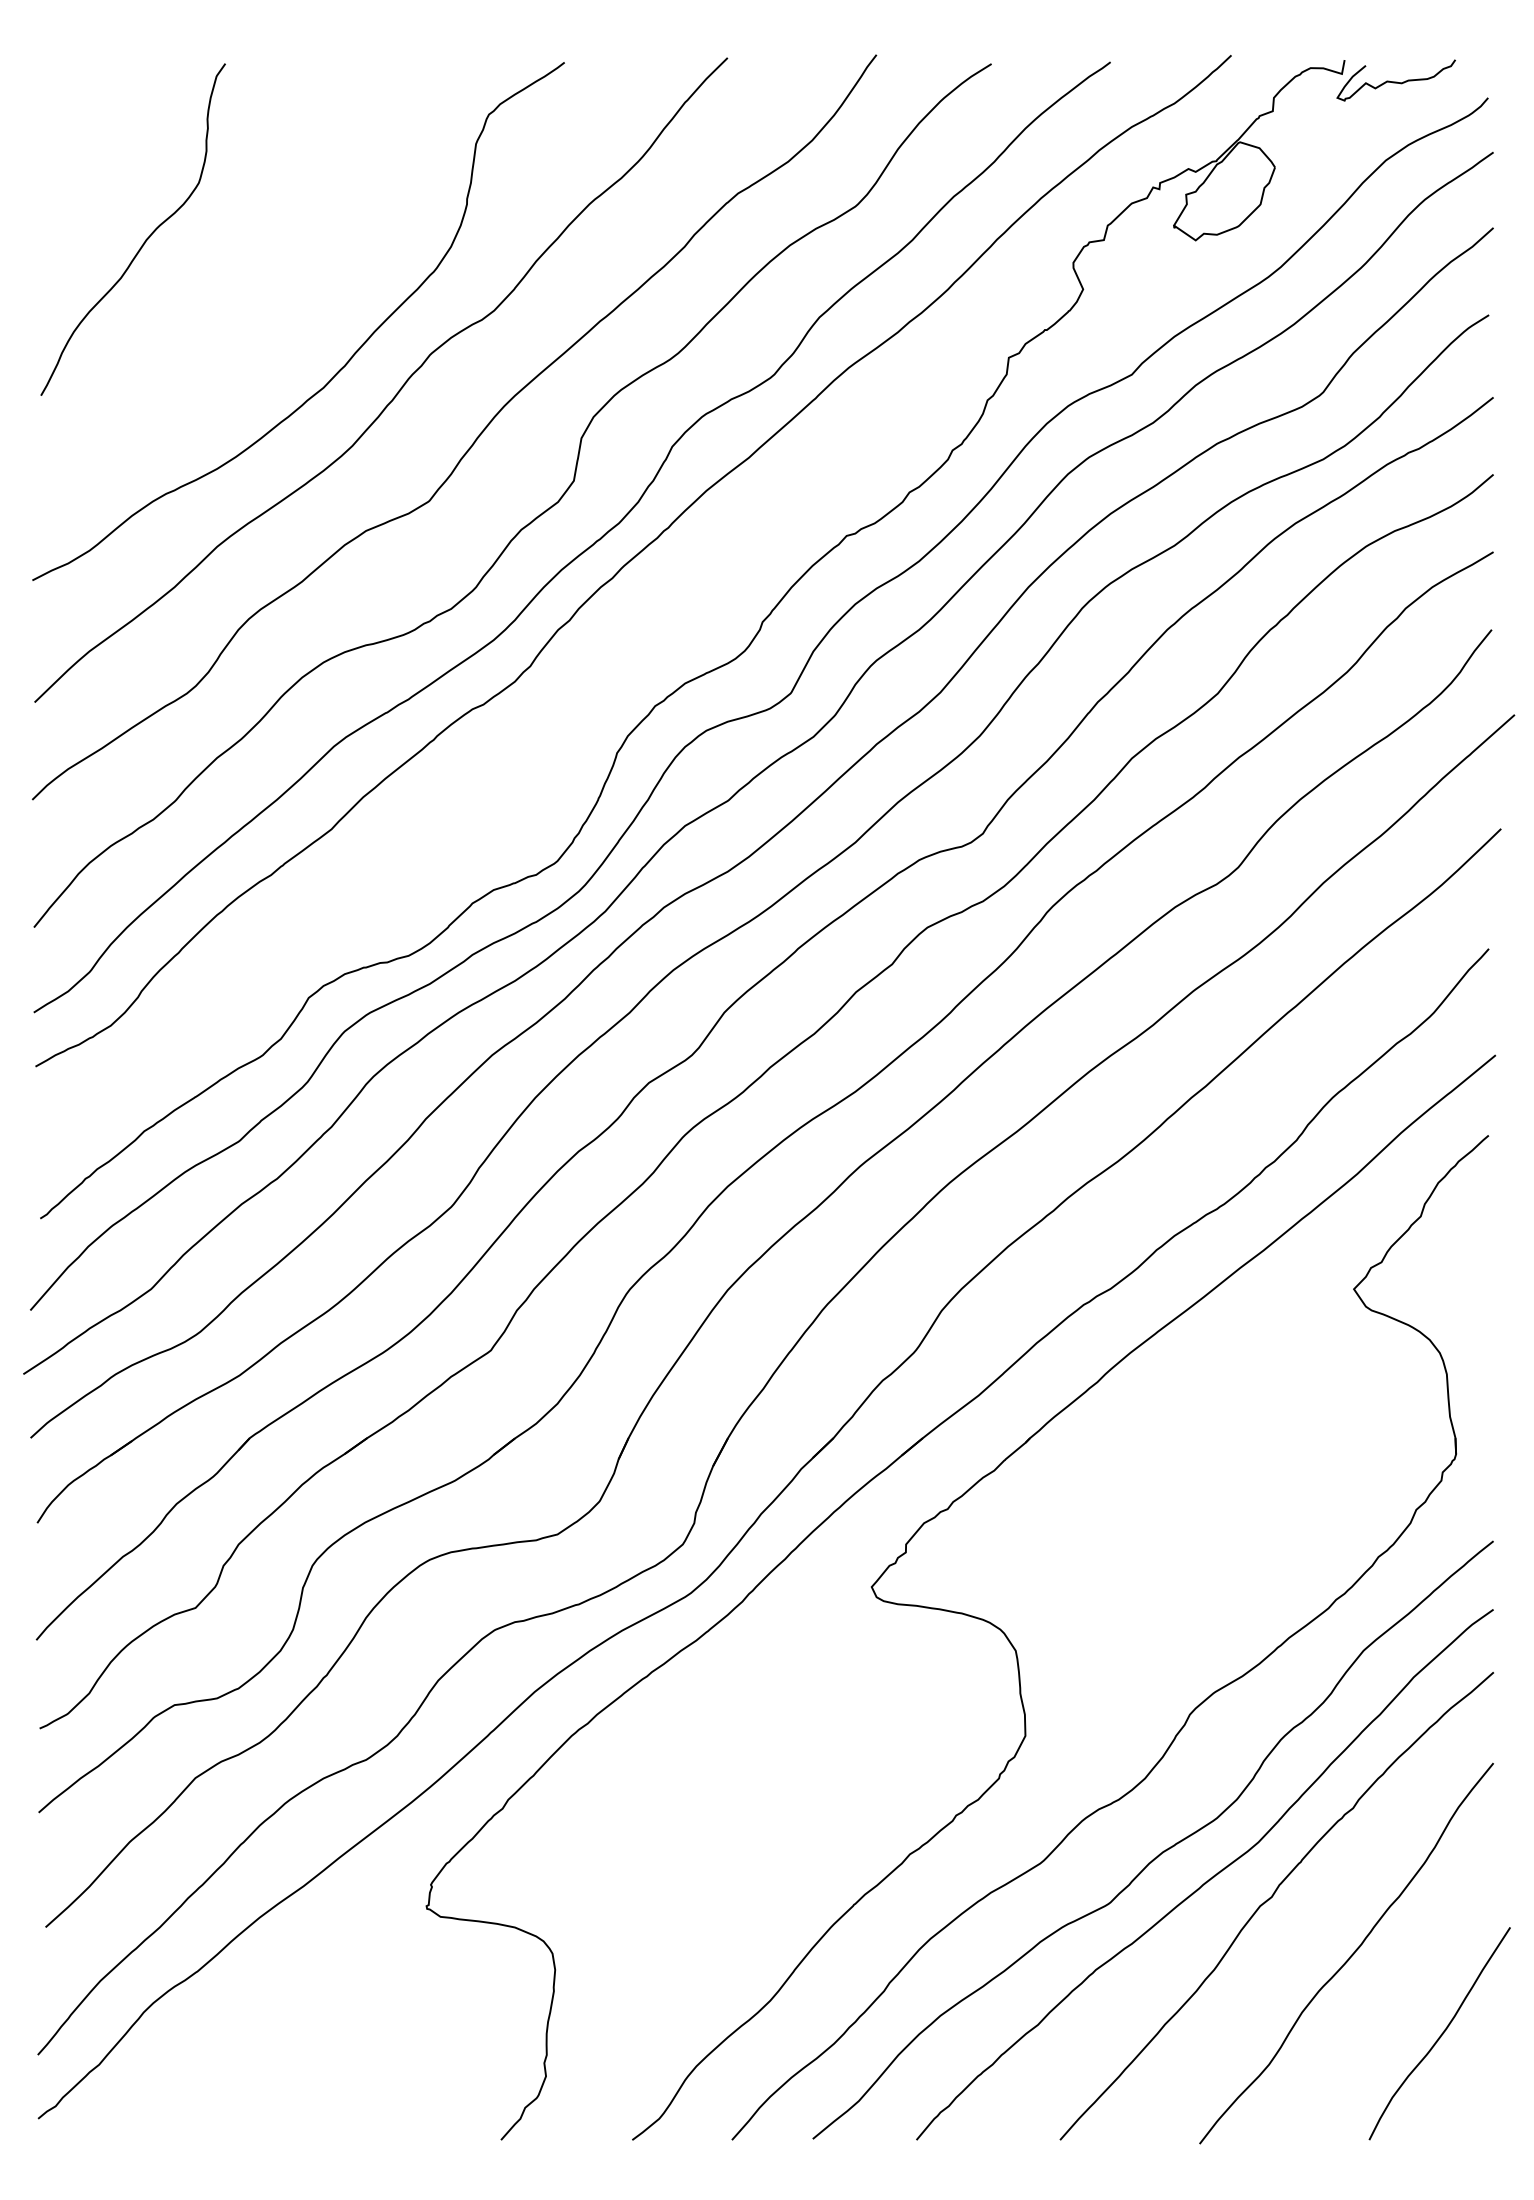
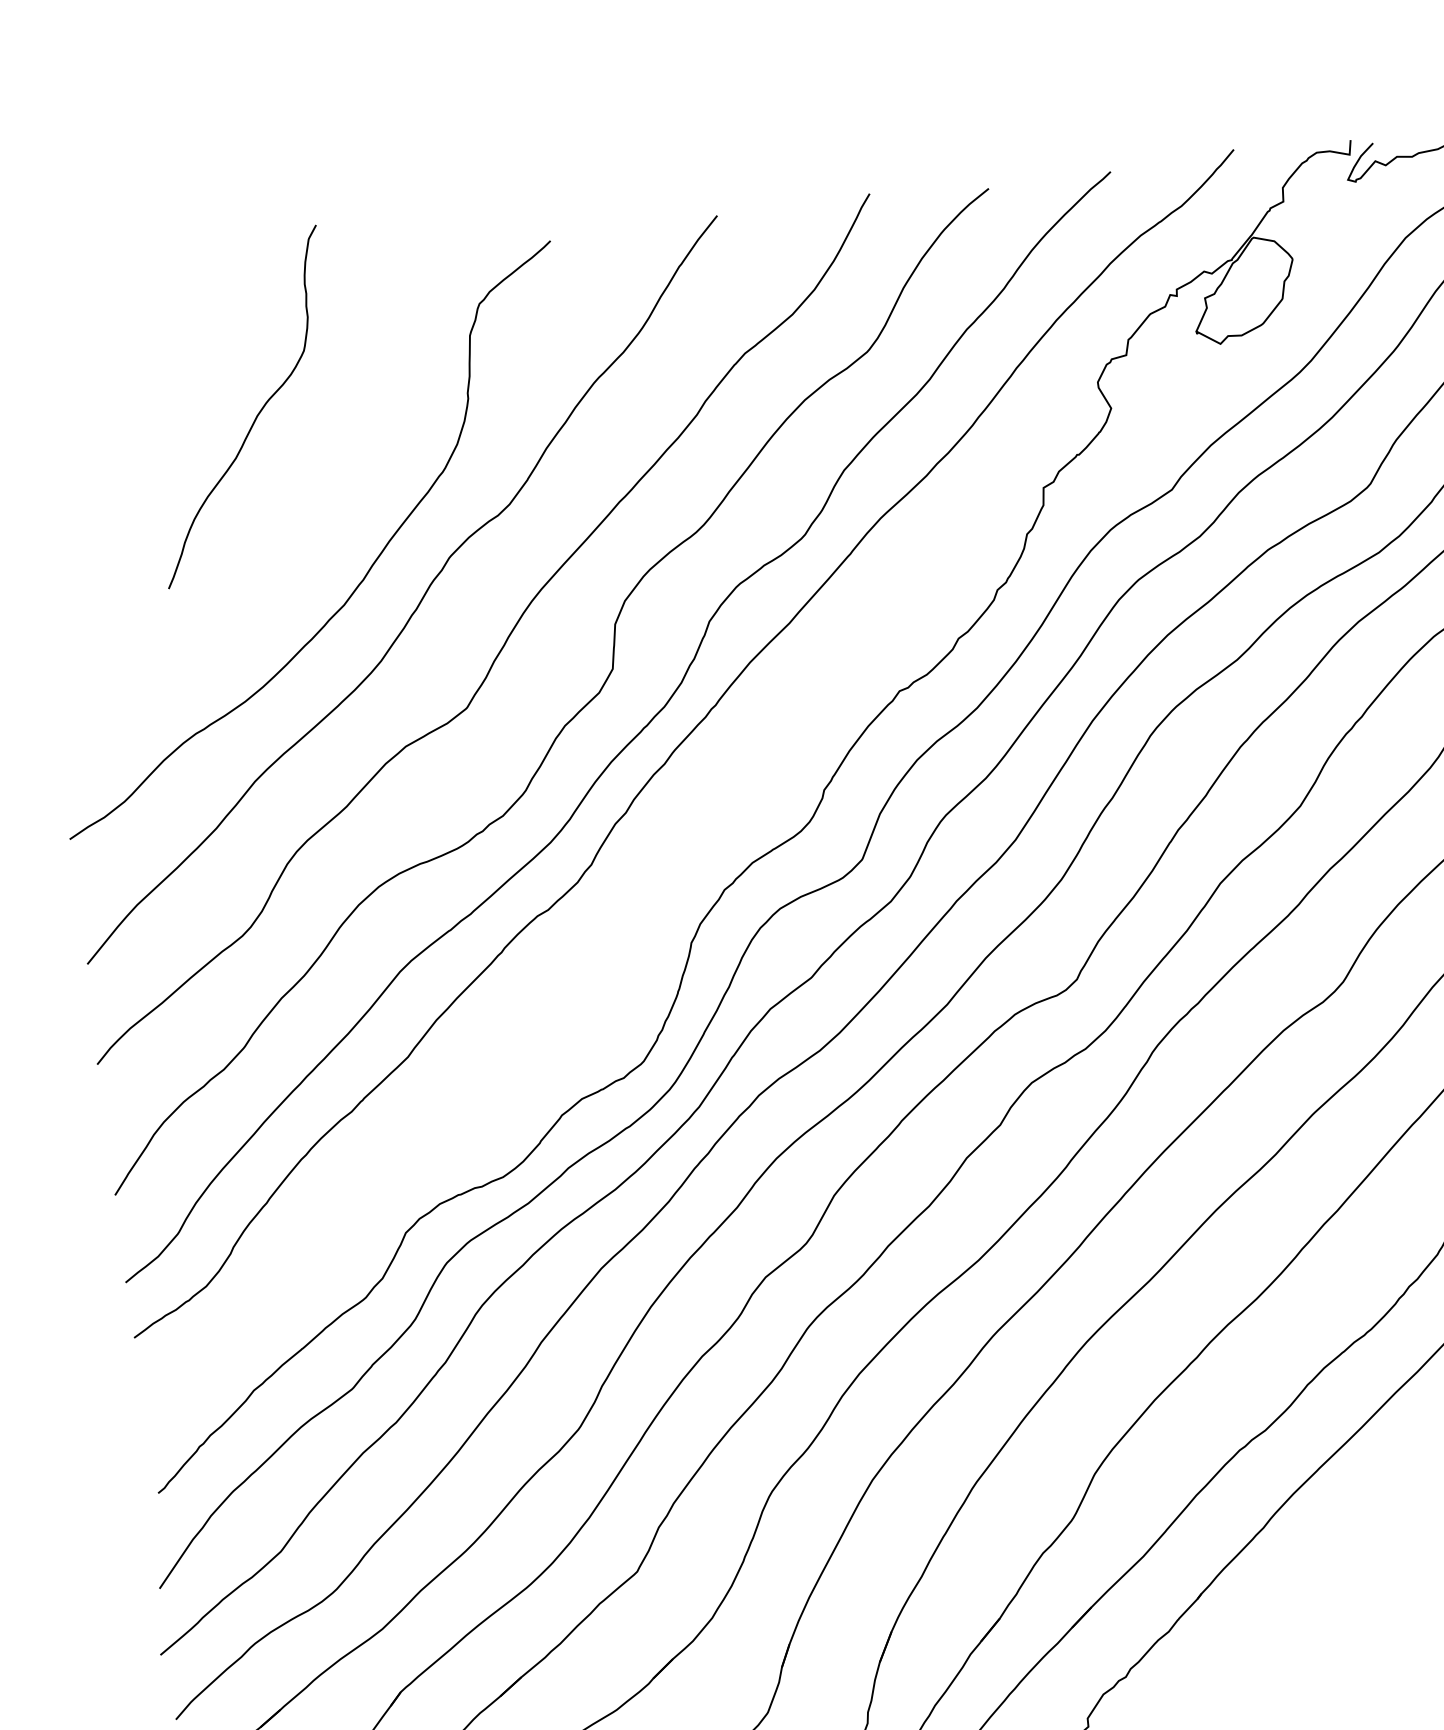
curve: (145, 239) -> (256, 415), moved

